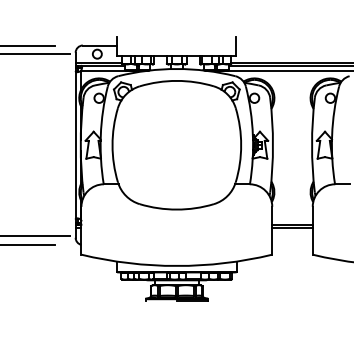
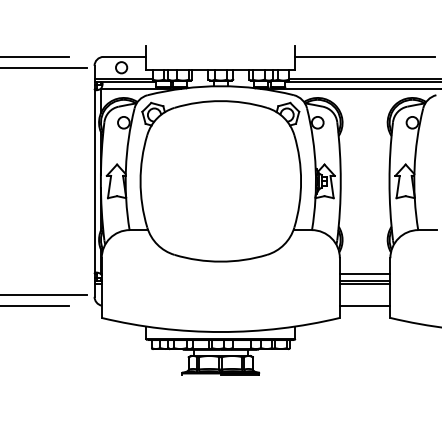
line: (292, 45) -> (365, 56), added
line: (292, 219) -> (364, 274), added
line: (292, 244) -> (364, 305), added

